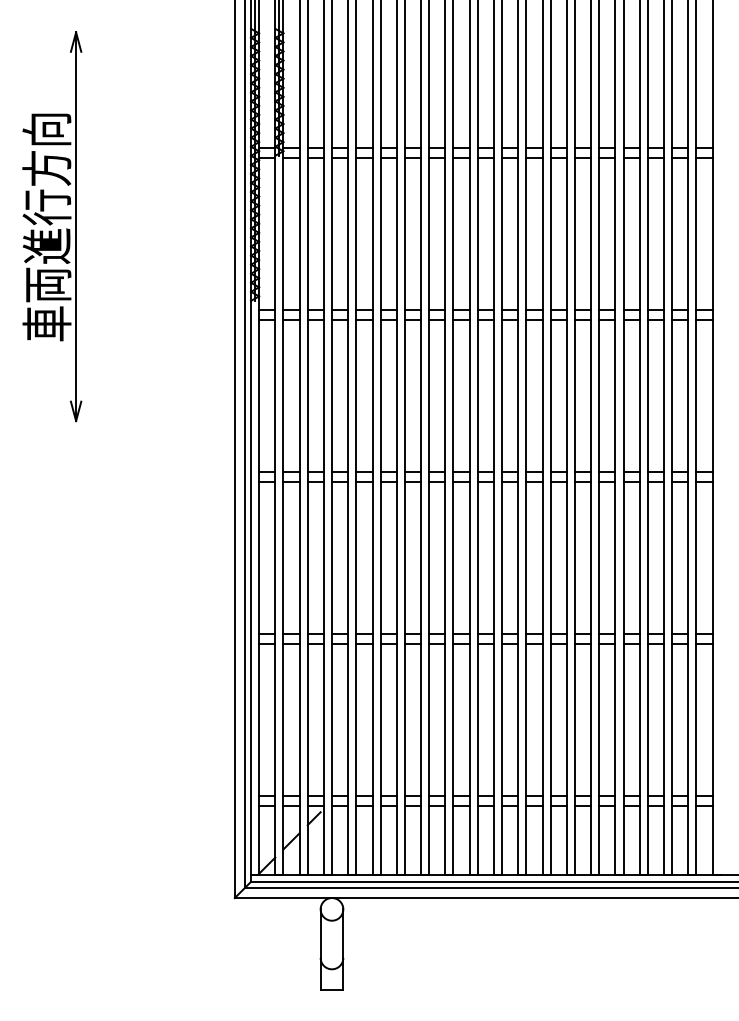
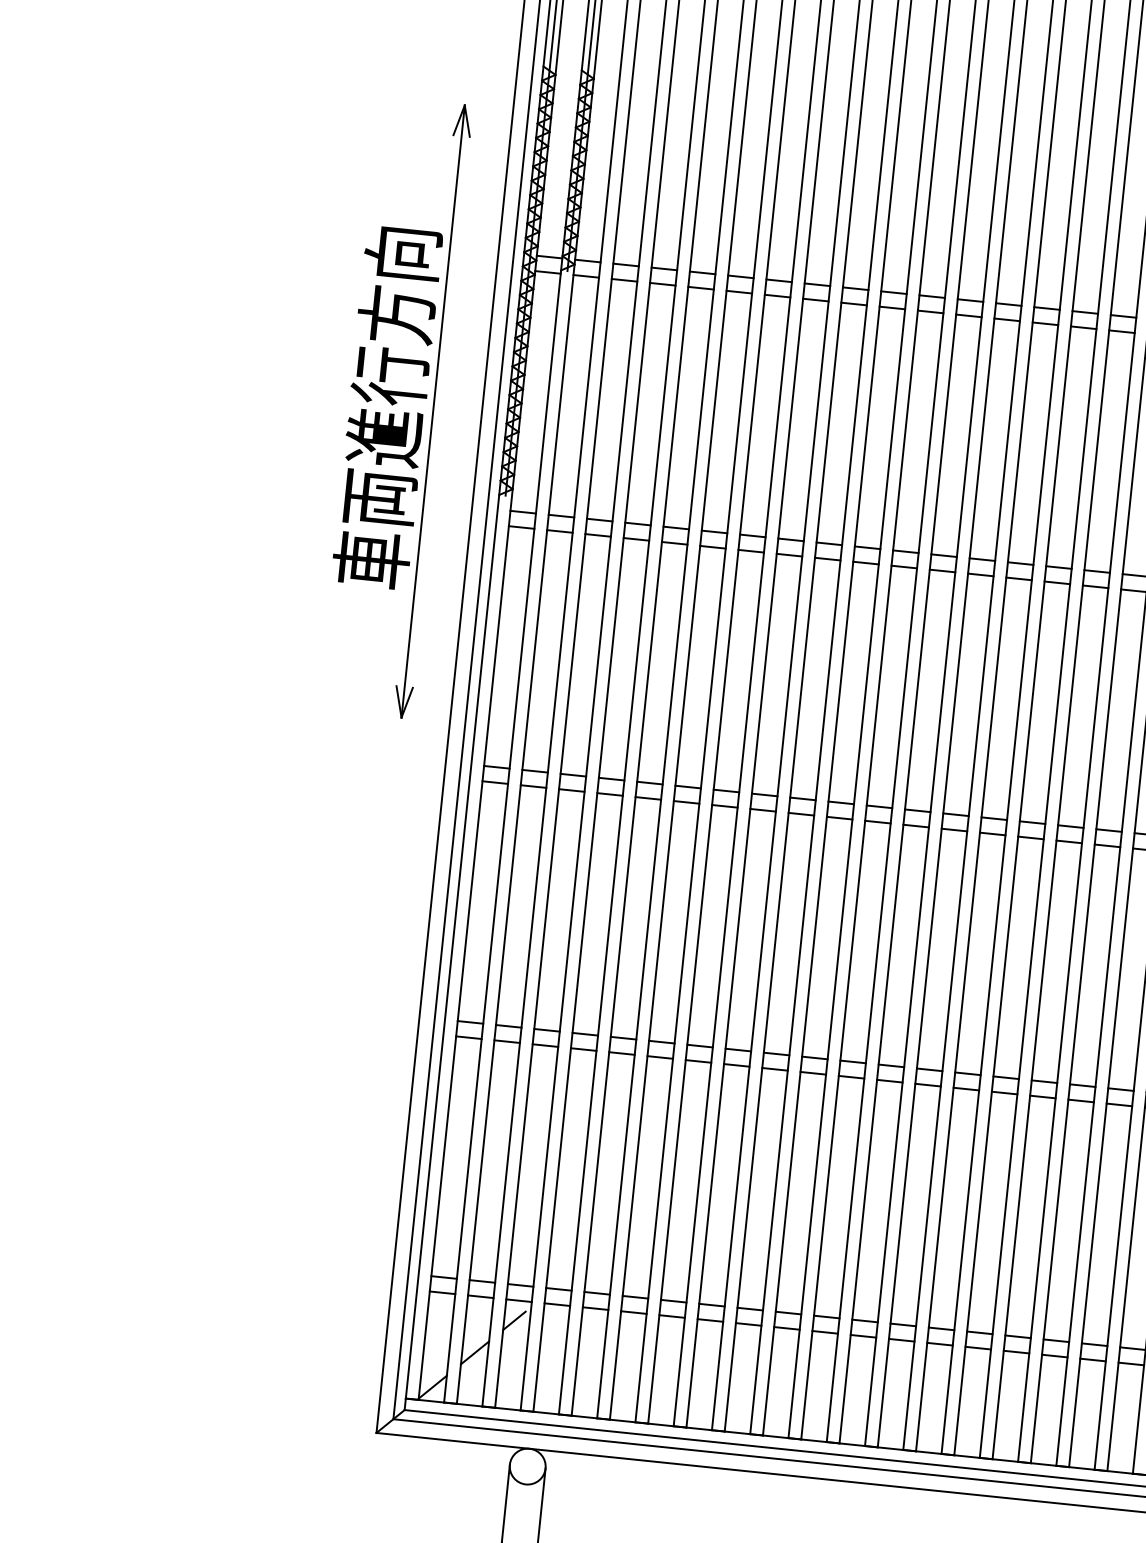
part: (52, 226) -> (396, 407), moved

